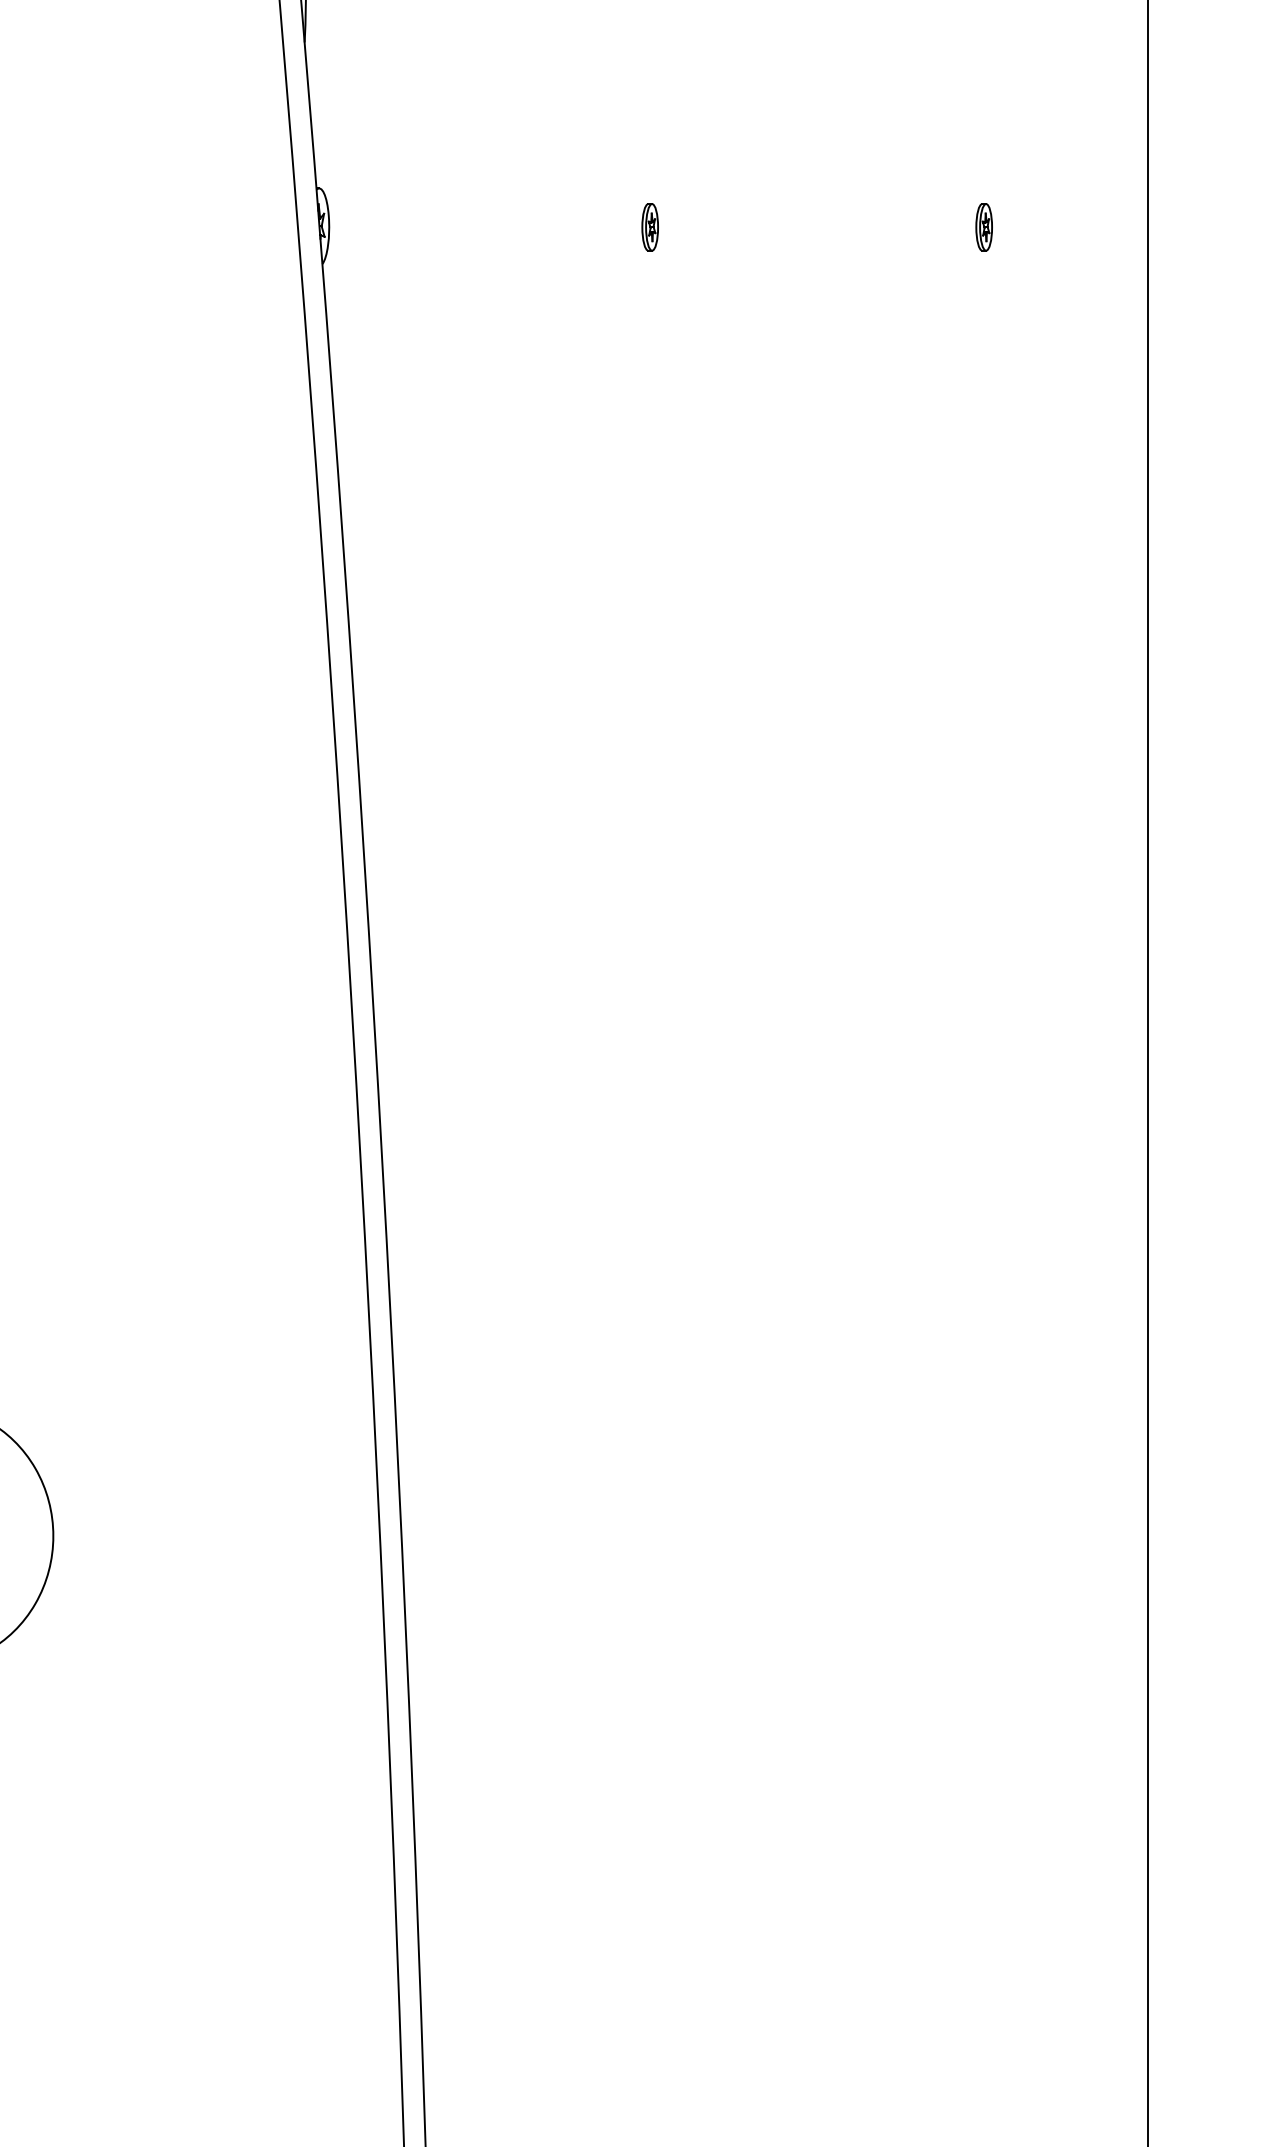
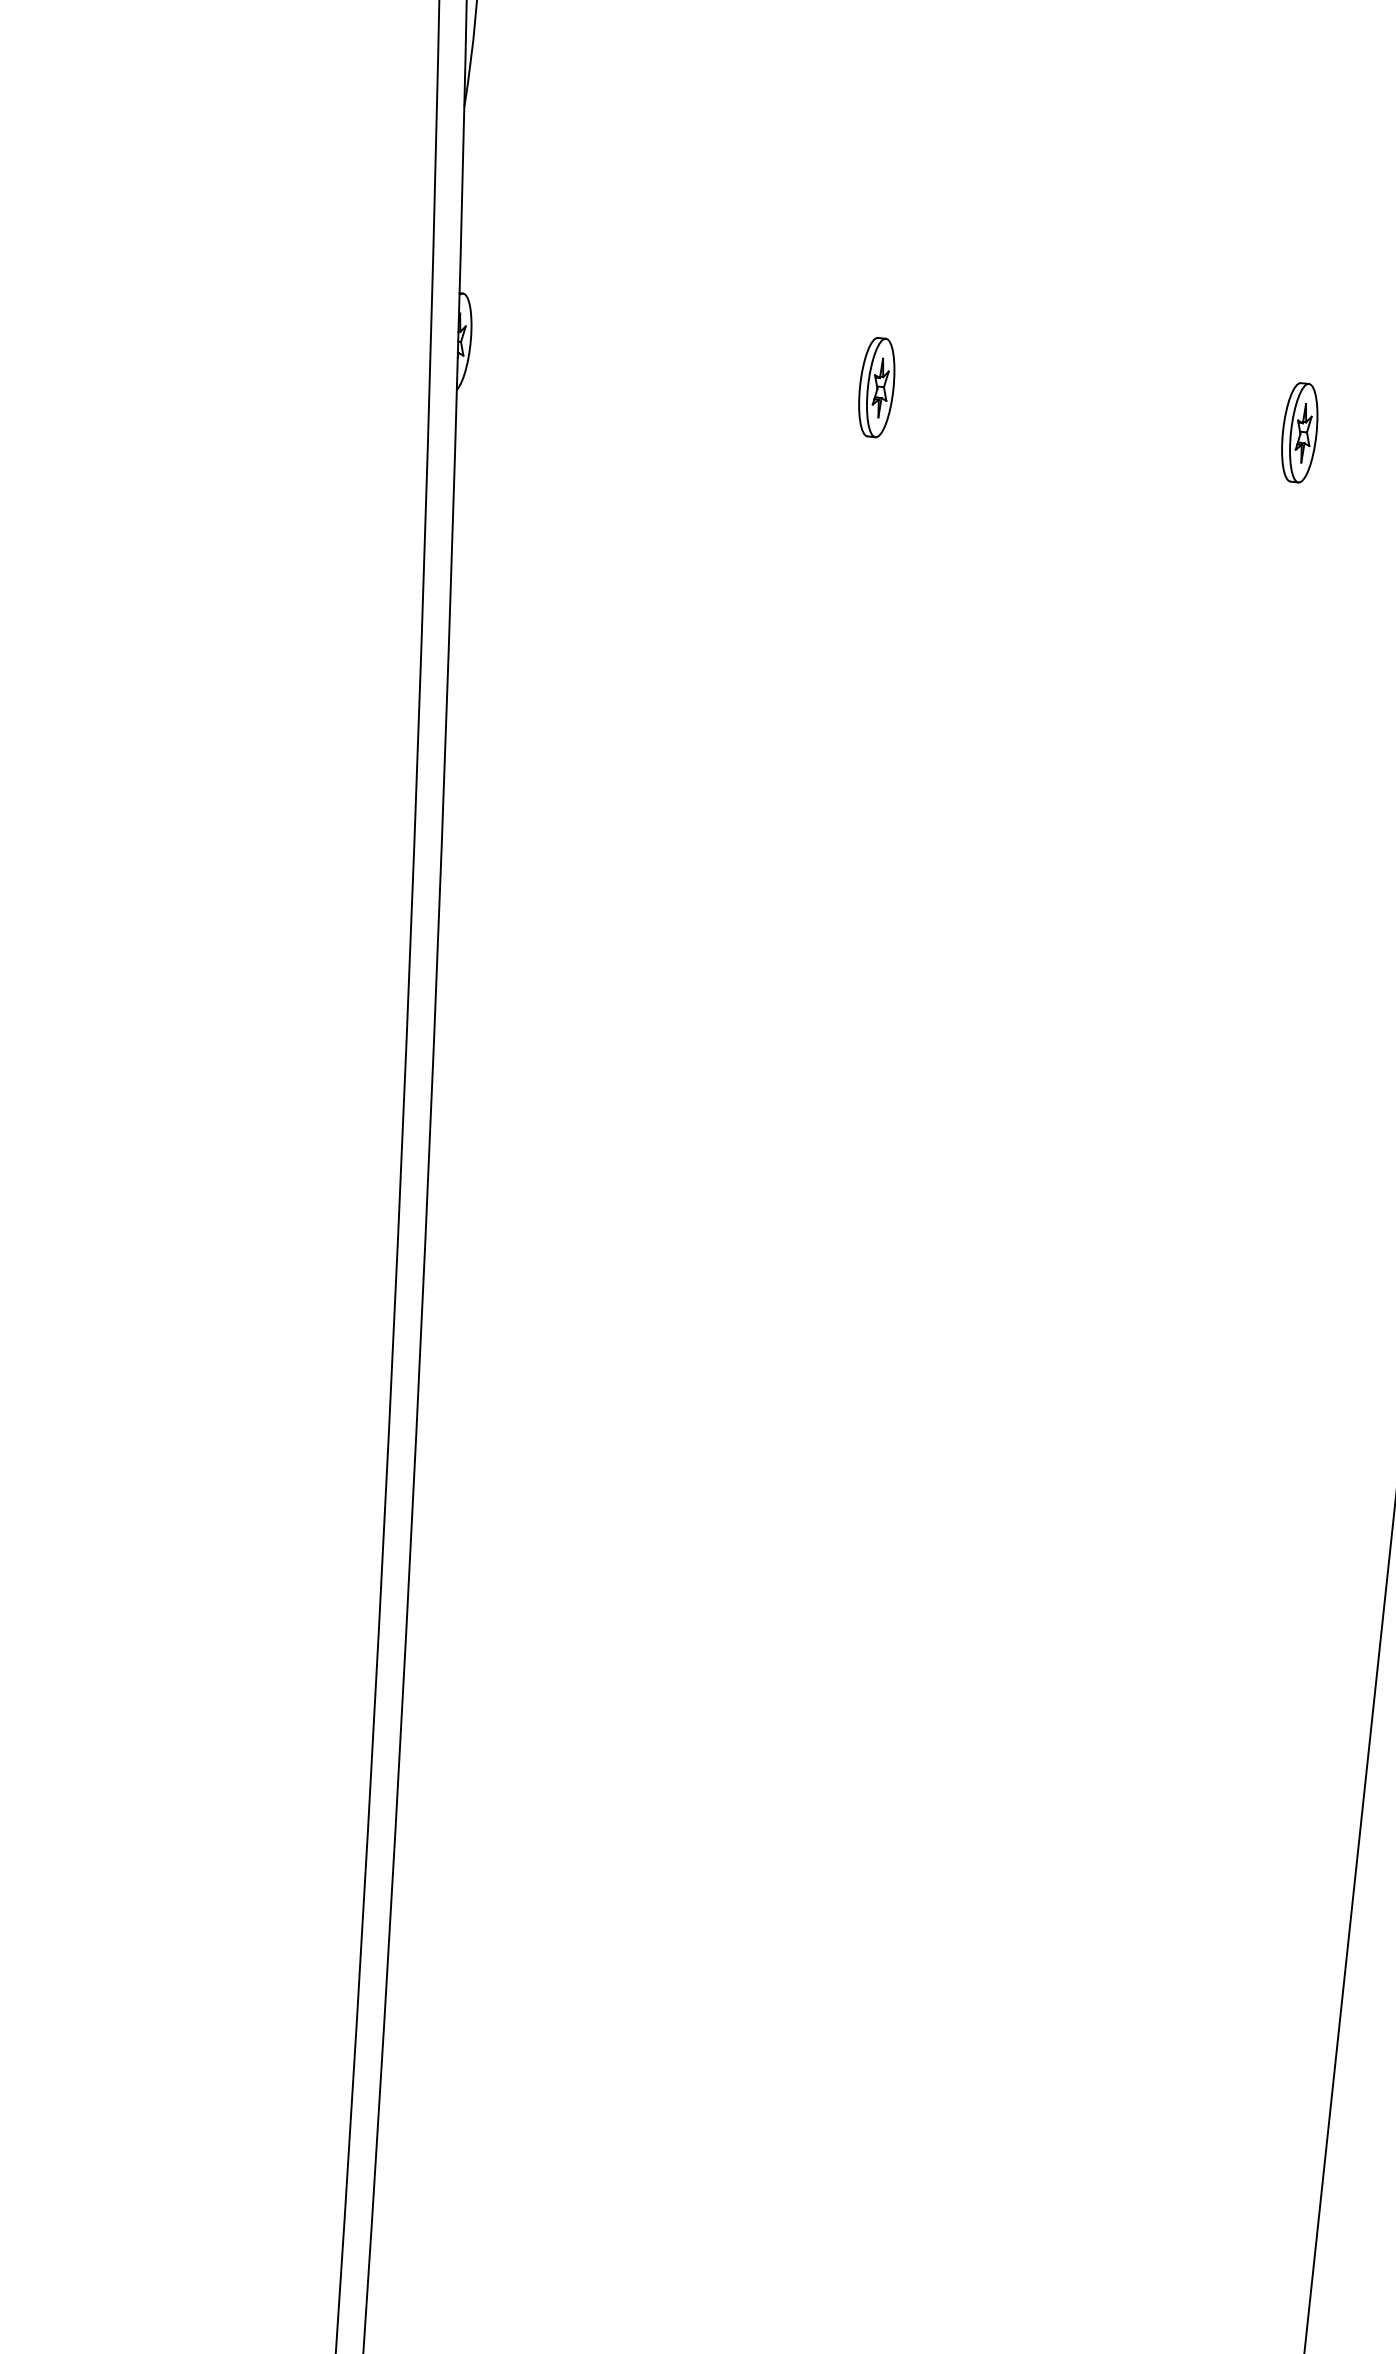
part: (650, 227) -> (877, 387), size x1.67
part: (984, 227) -> (1300, 433), size x1.67

